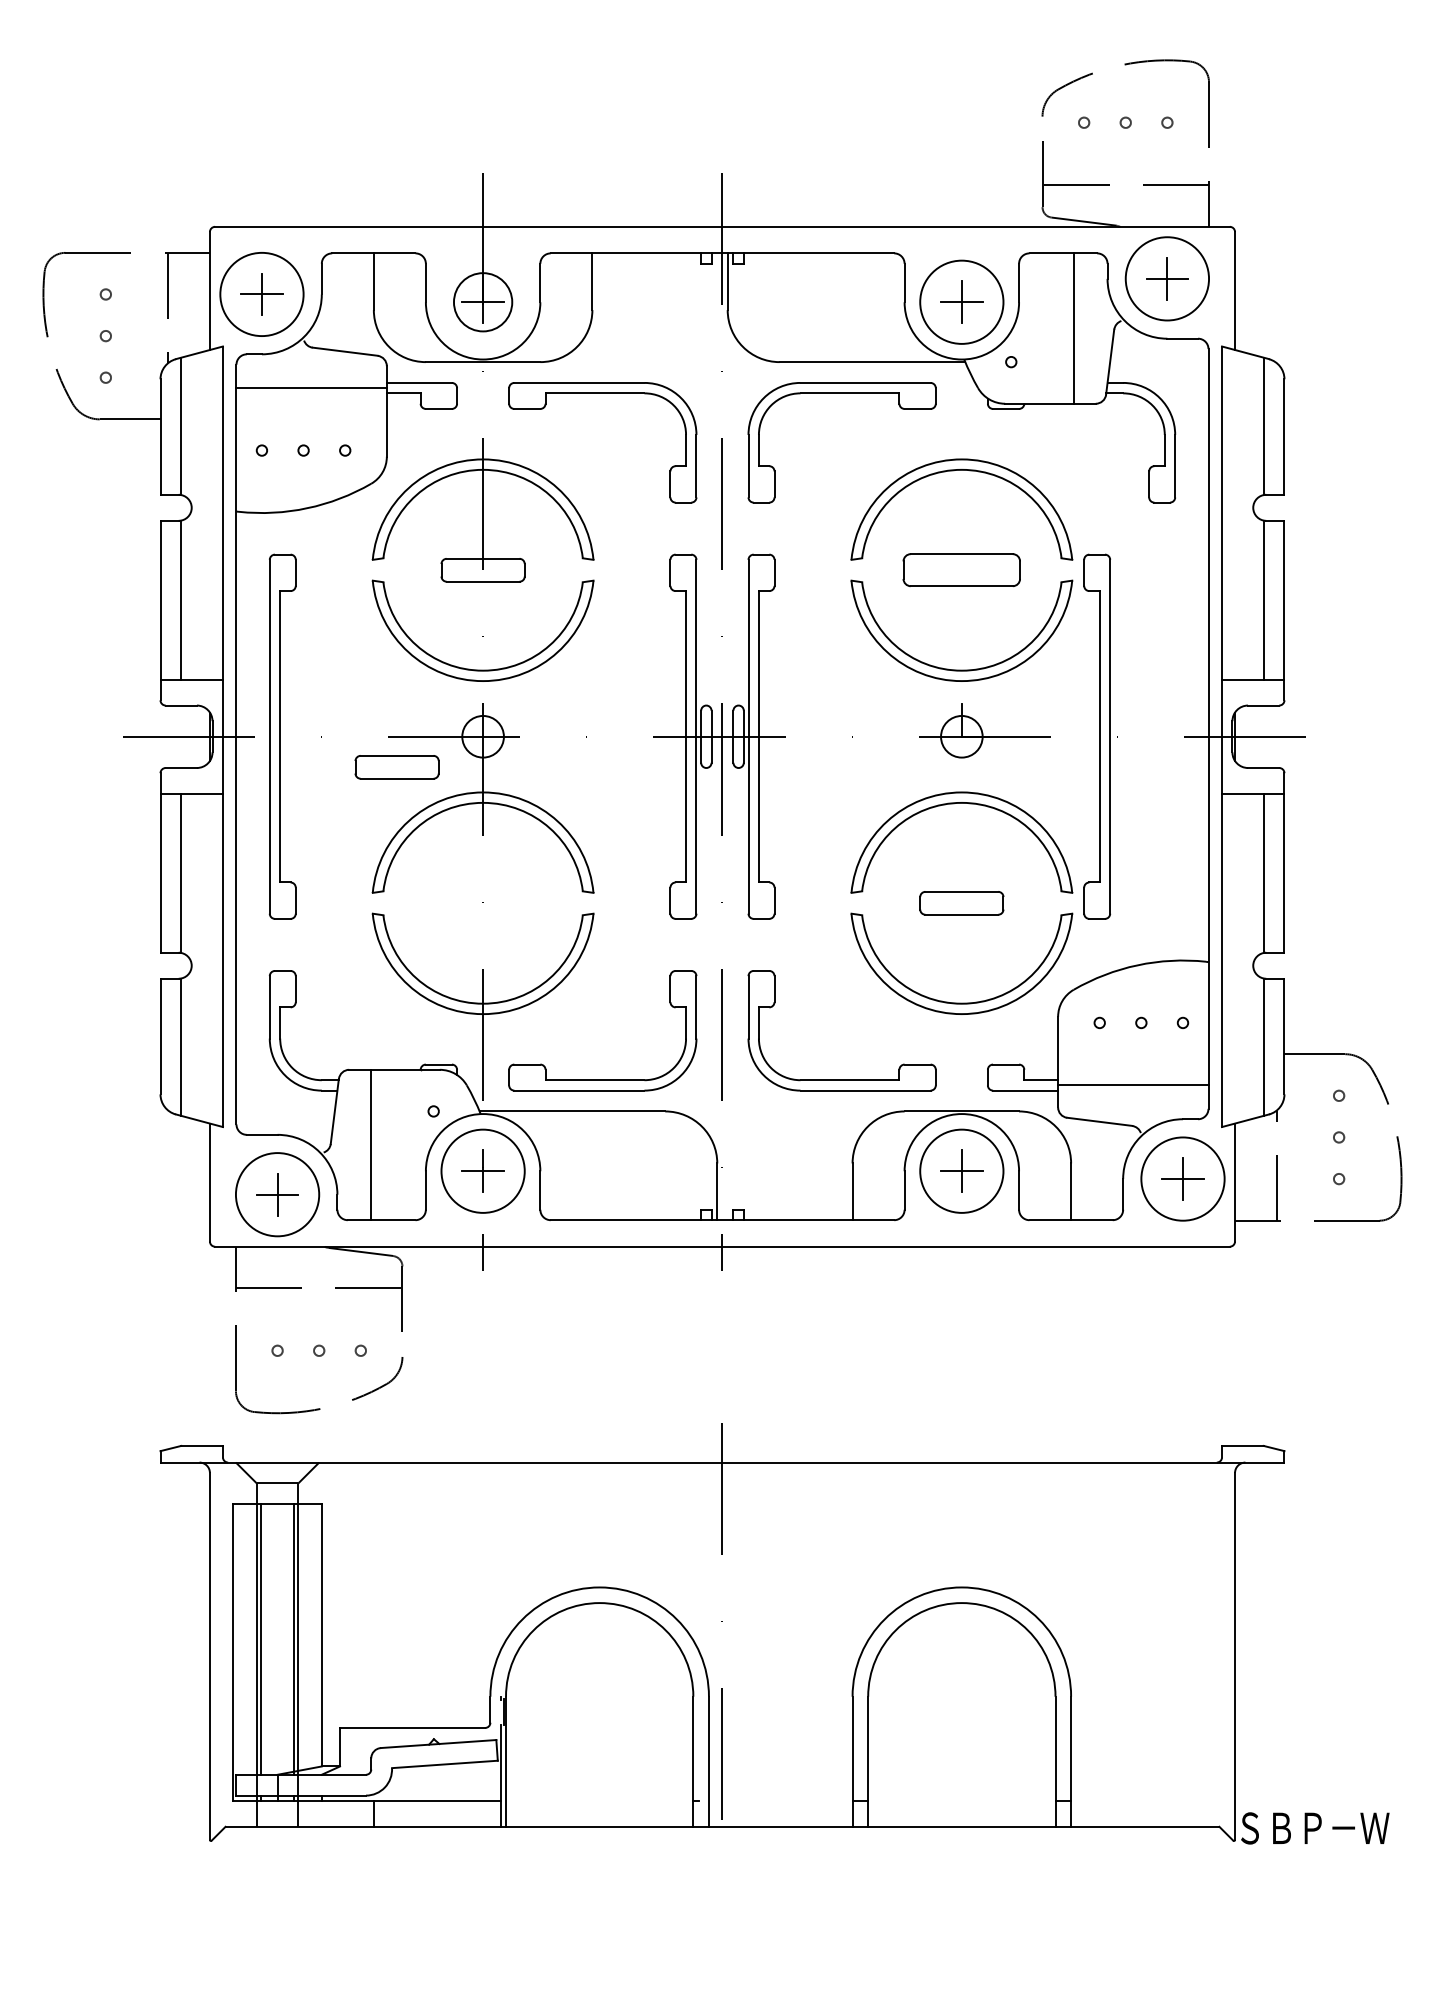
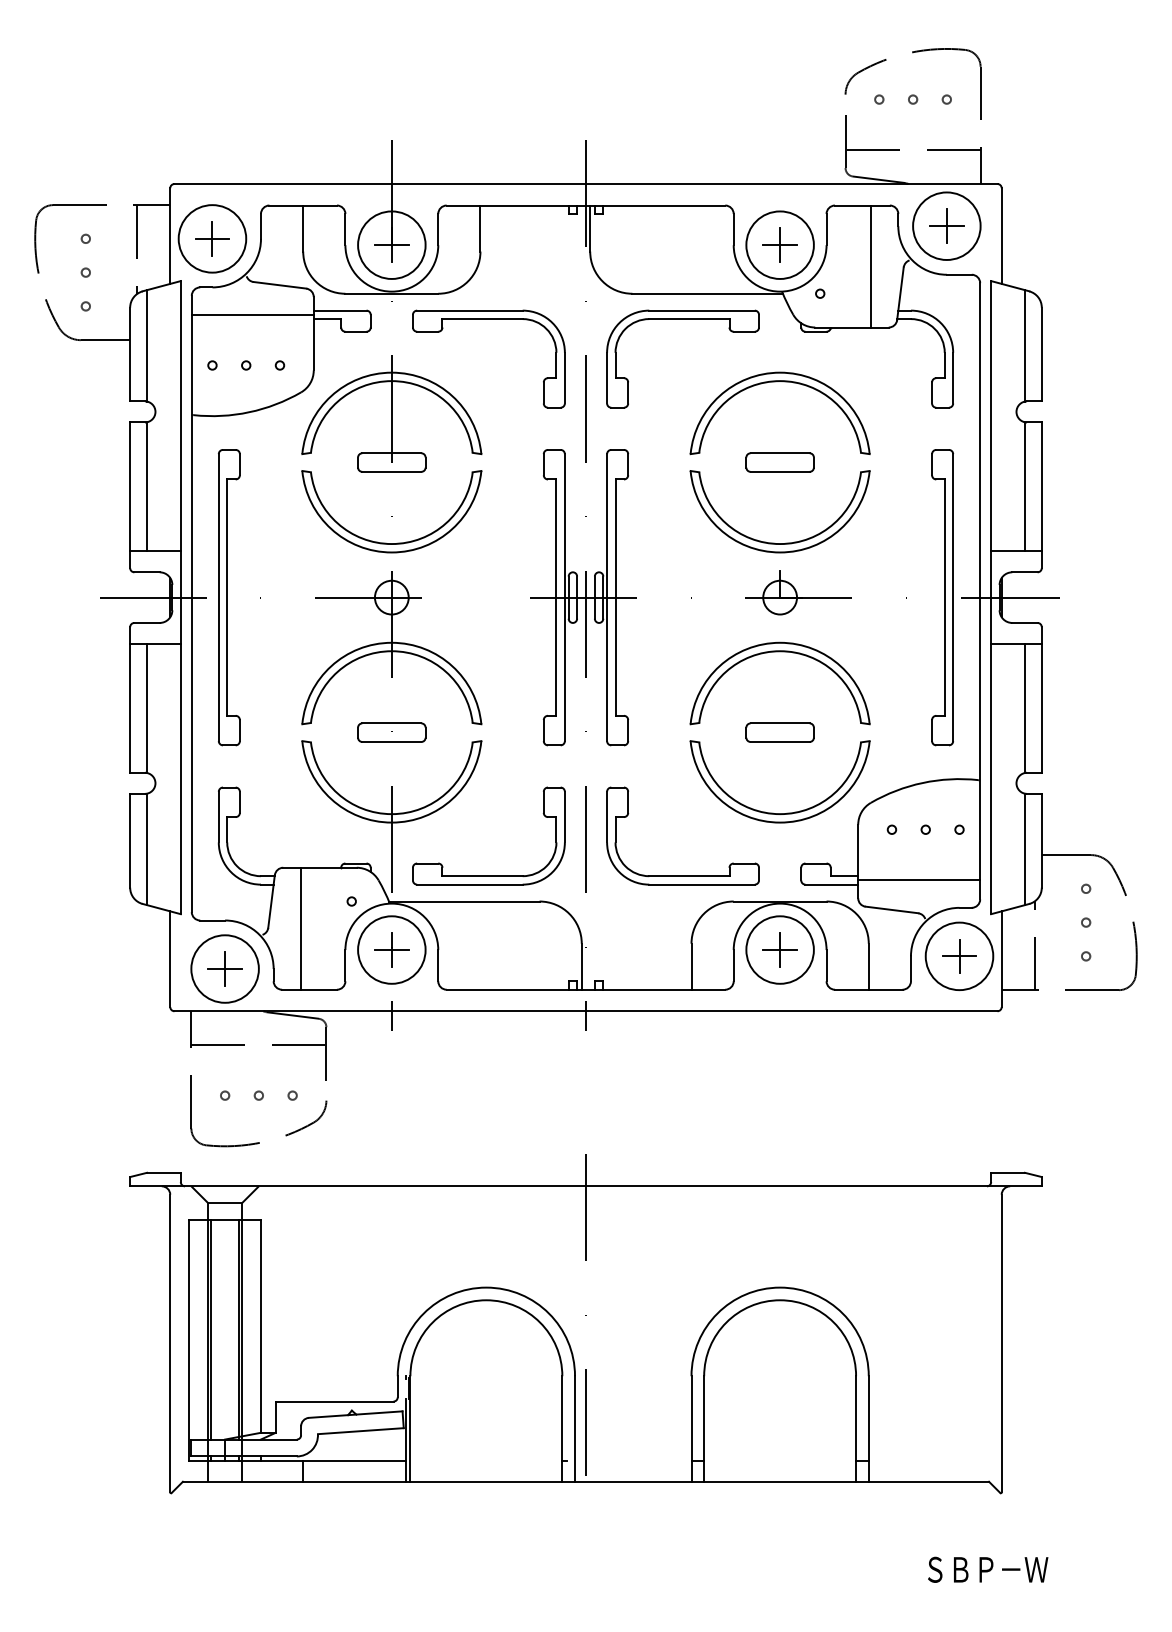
circle: (482, 301) -> (391, 244), size x1.43
part: (961, 570) -> (779, 462), size x0.71
part: (1096, 736) -> (942, 597), moved
part: (396, 767) -> (391, 732), moved
text: (1315, 1828) -> (988, 1569), moved

